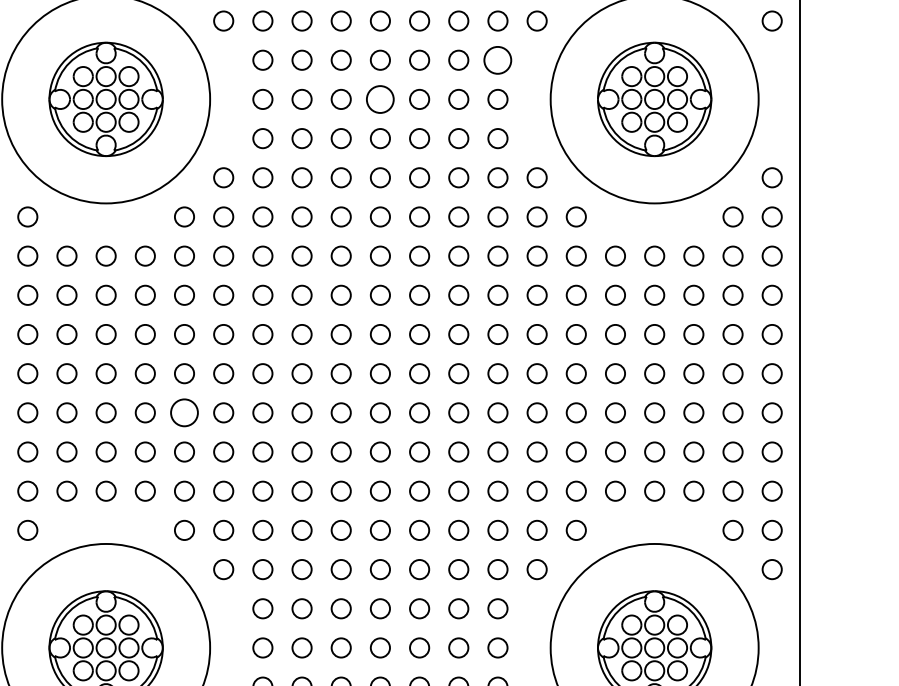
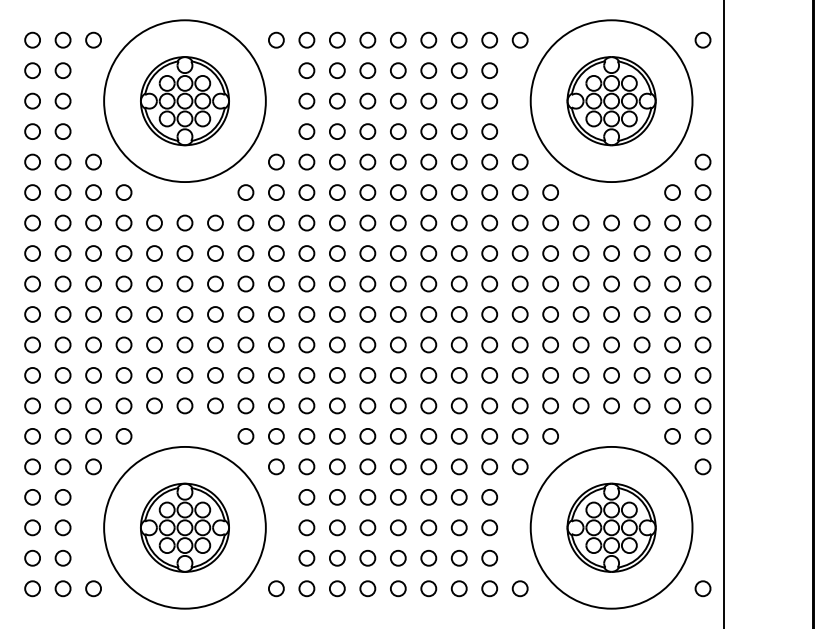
circle: (497, 59) -> (489, 70), size x0.71
circle: (380, 98) -> (398, 100), size x0.71
circle: (183, 412) -> (245, 344), size x0.71

